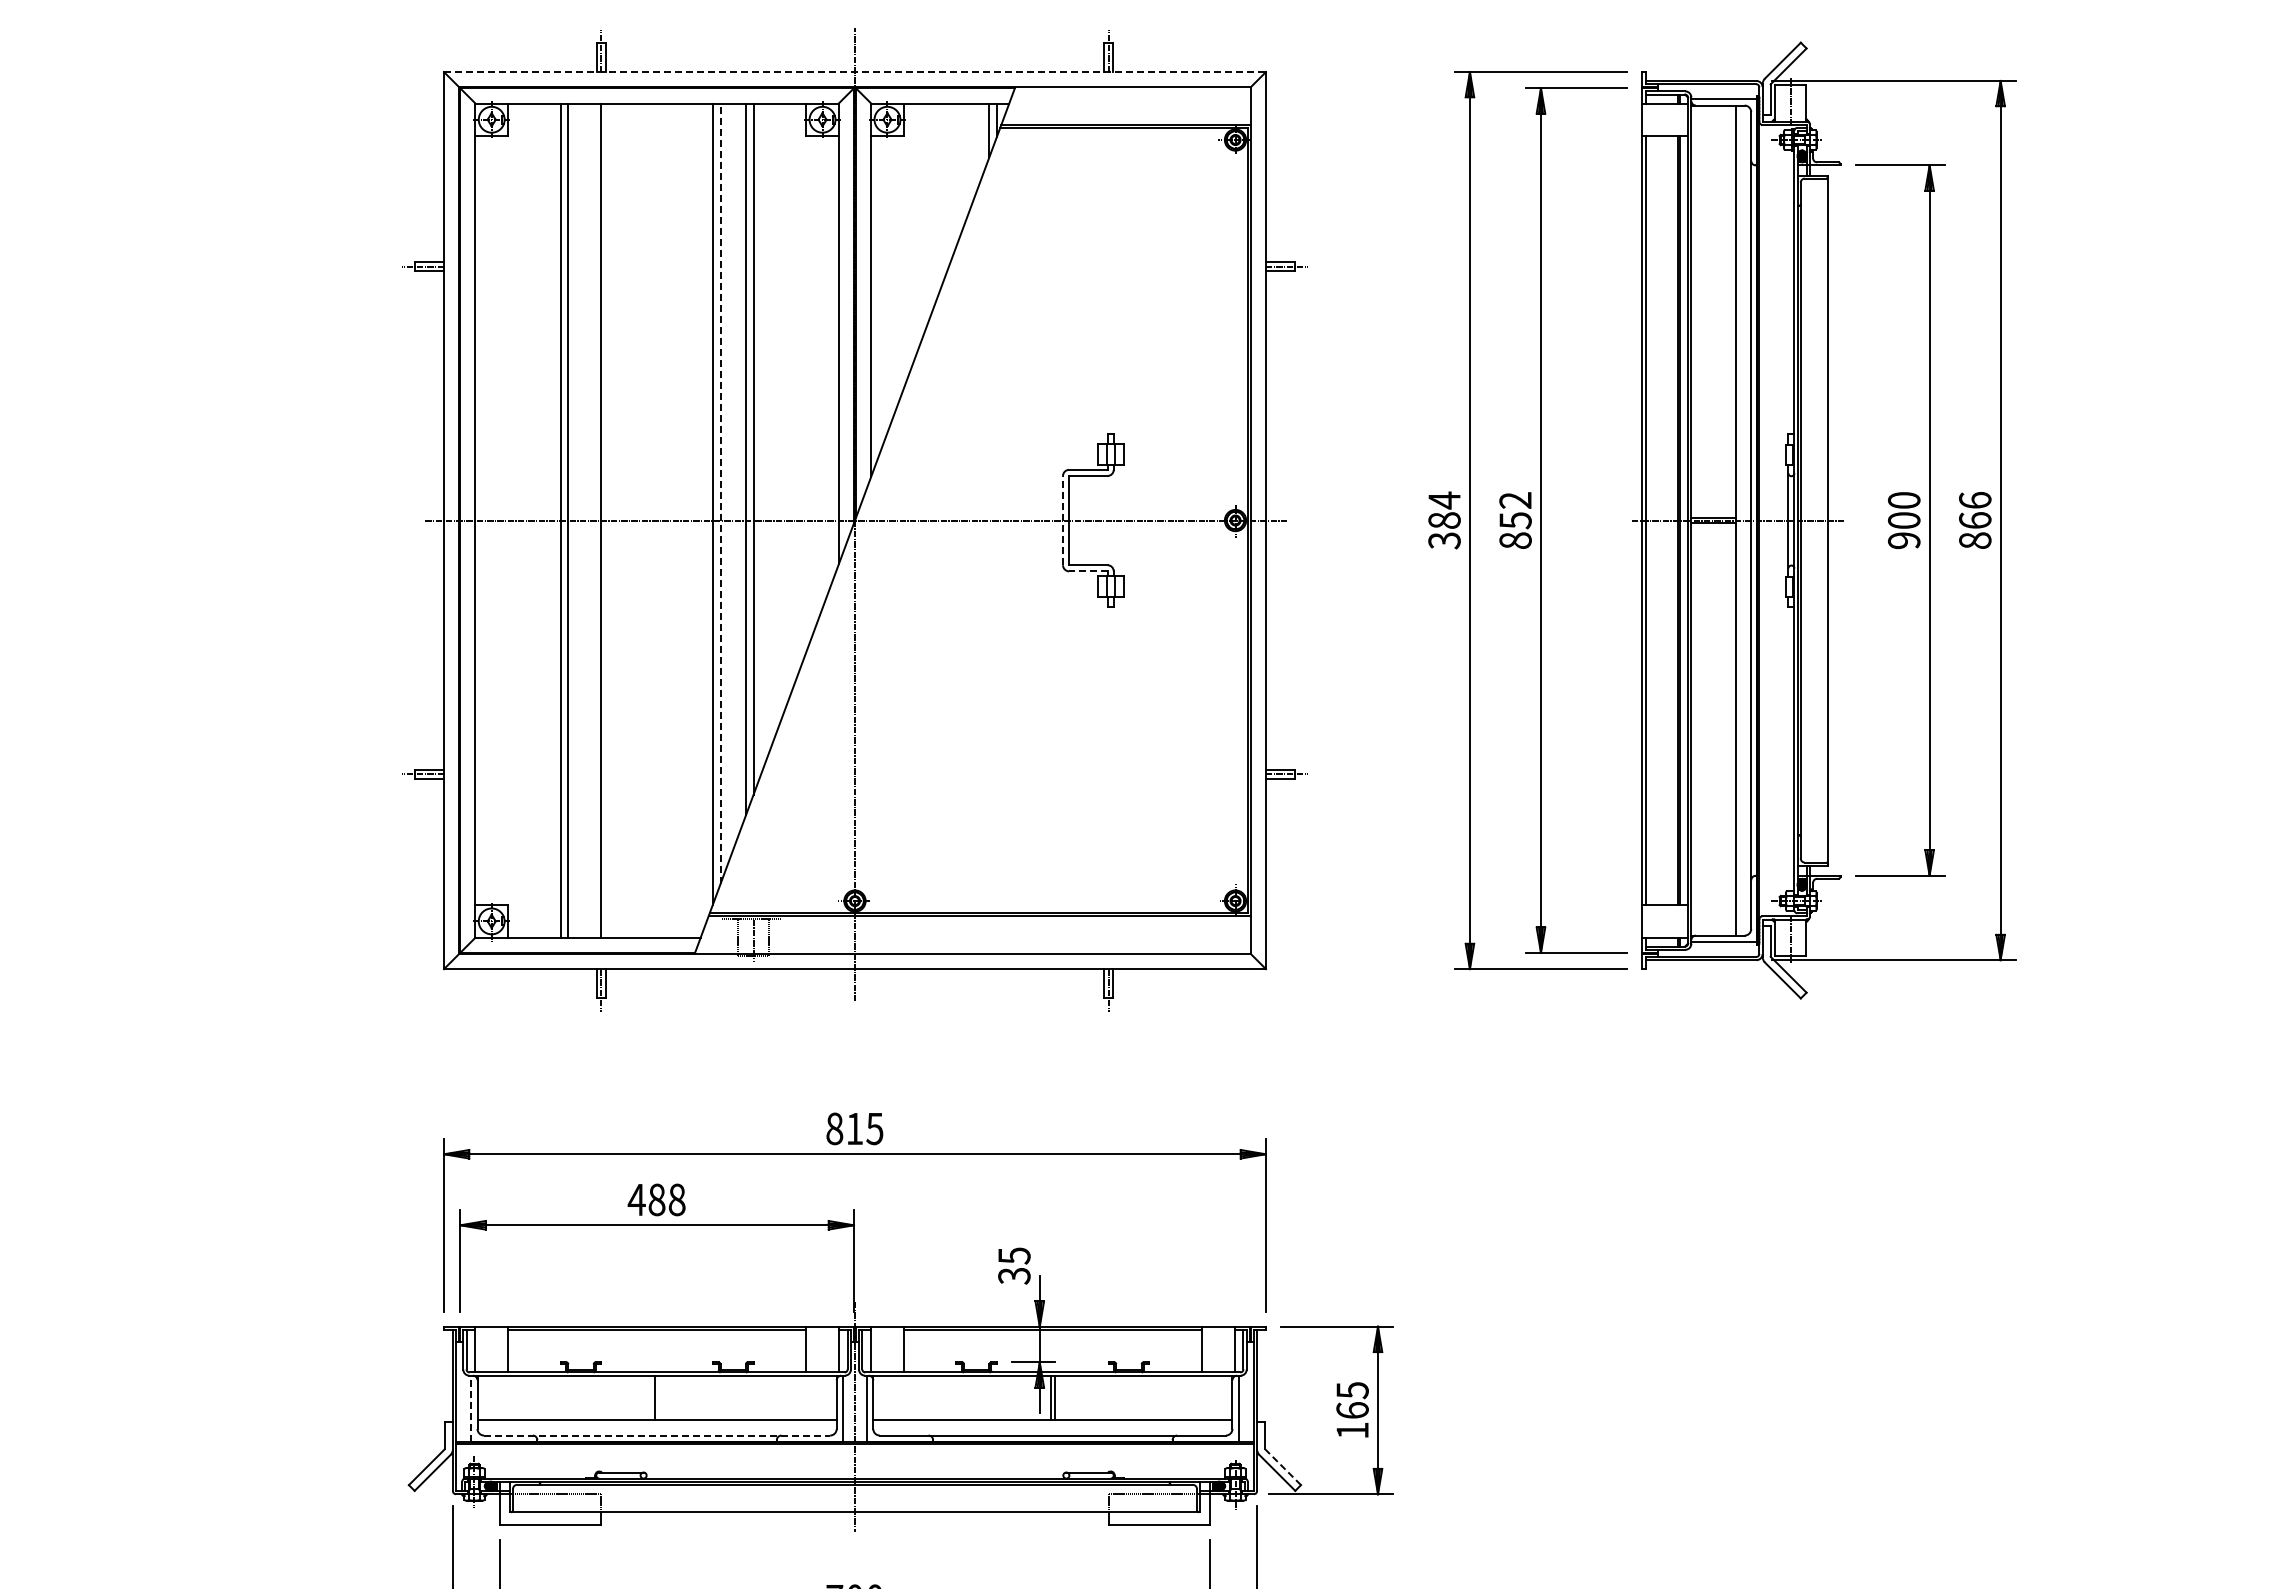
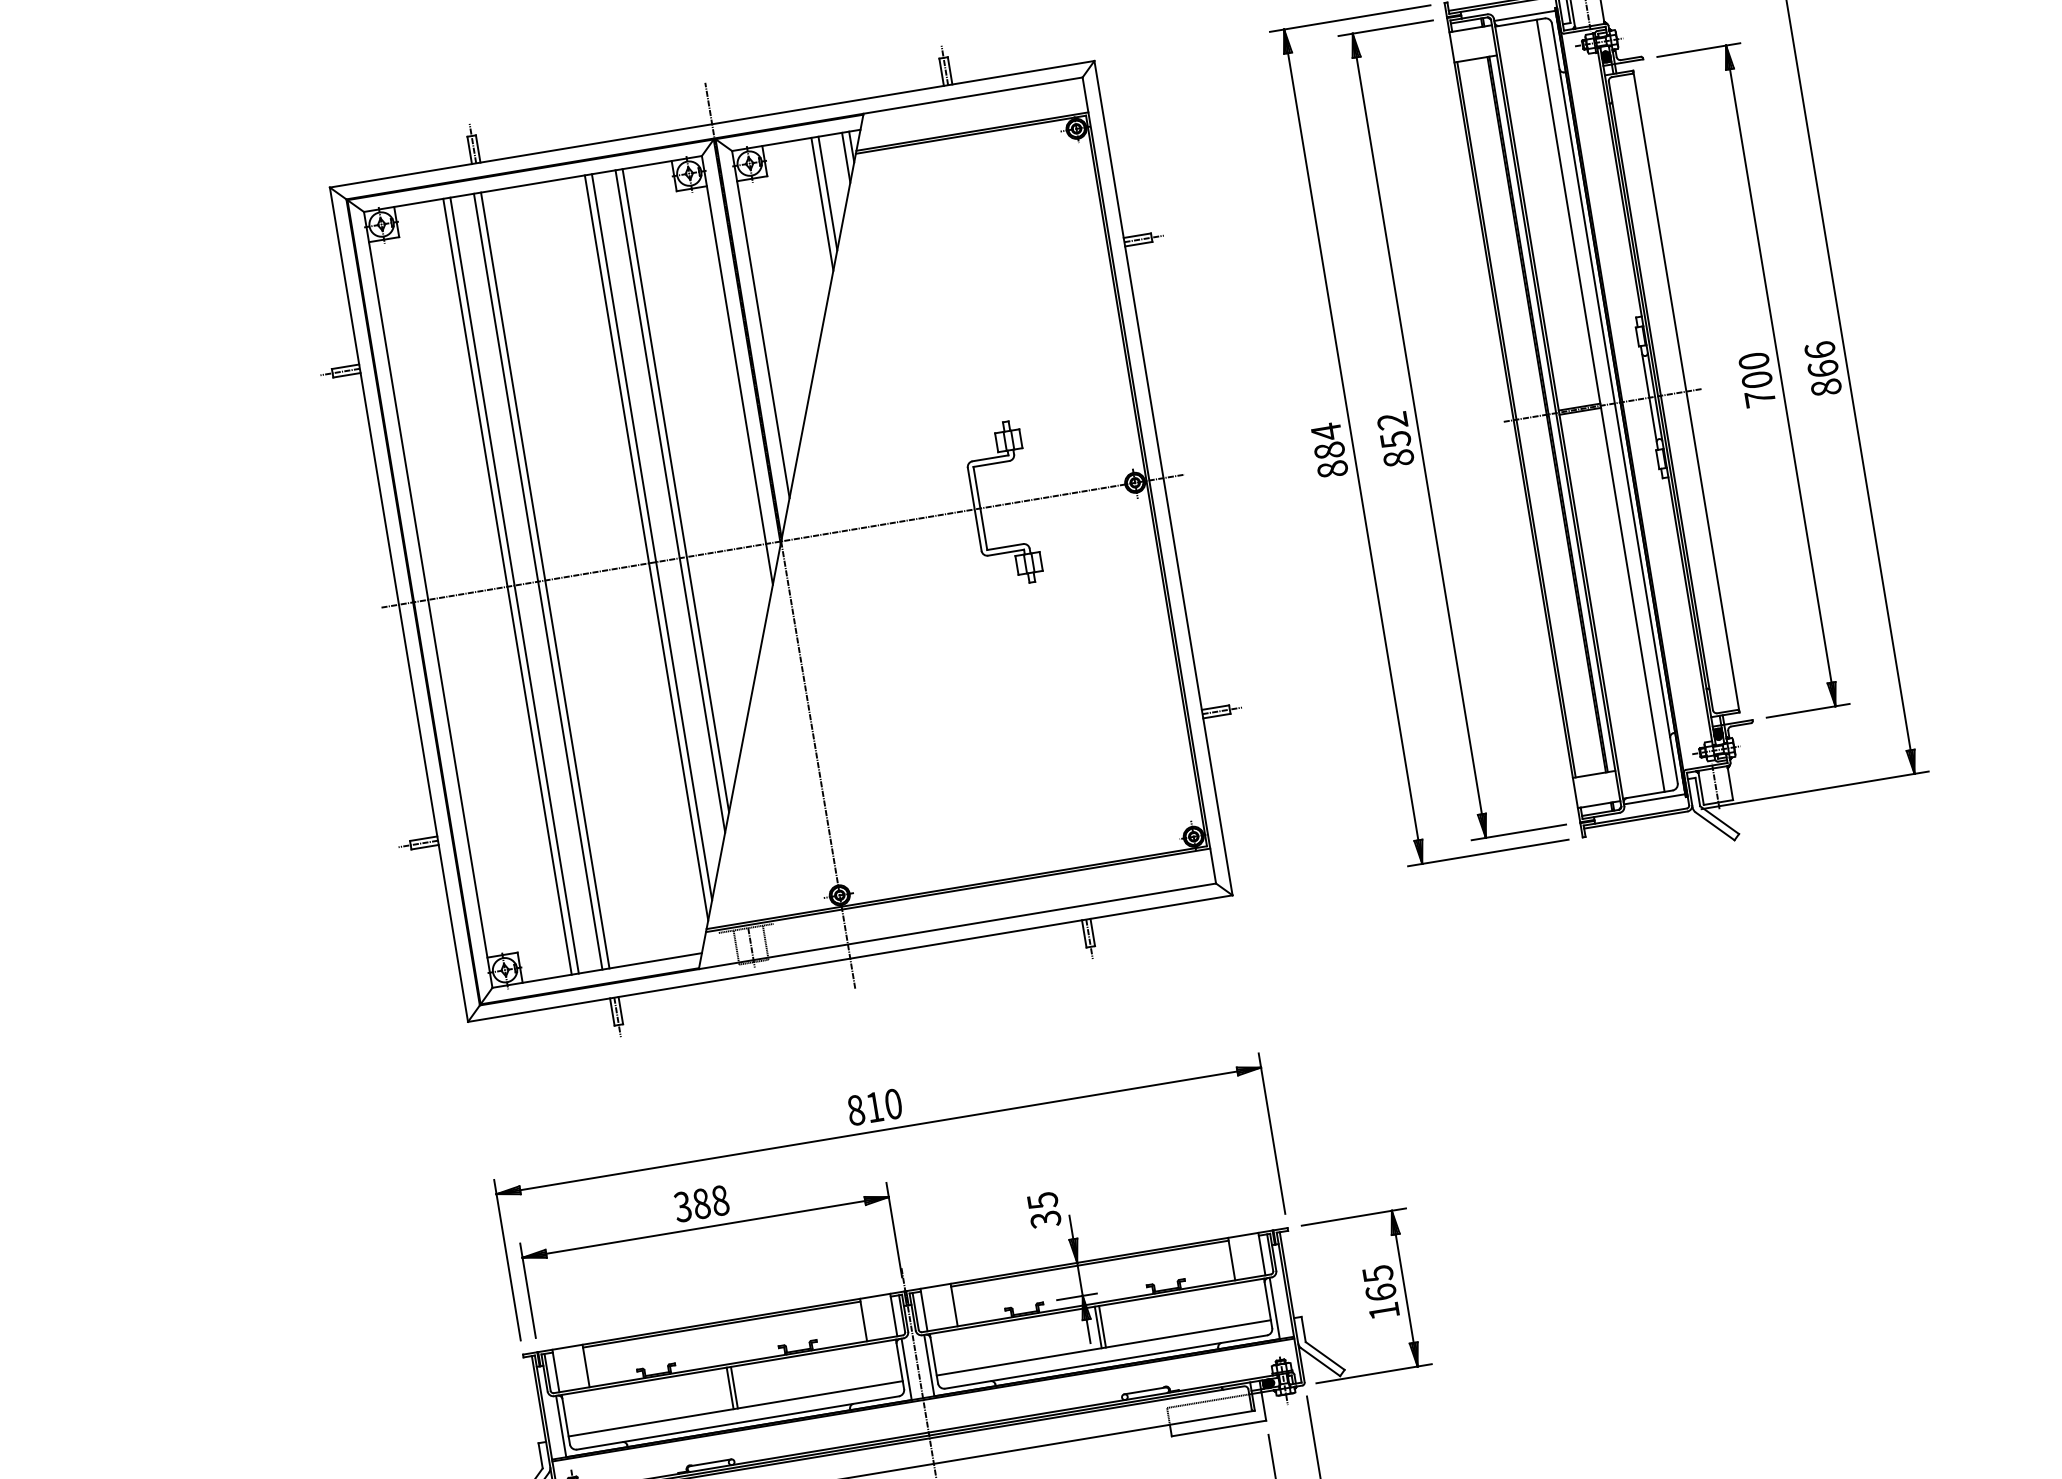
line: (855, 72) -> (712, 124), dashed -> solid
line: (964, 164) -> (828, 193), added
line: (956, 174) -> (822, 203), added
line: (720, 493) -> (651, 536), dashed -> solid
line: (593, 520) -> (537, 581), added
line: (1063, 520) -> (975, 509), dashed -> solid
text: (1444, 540) -> (1332, 469), 384 -> 884
text: (1903, 540) -> (1759, 398), 900 -> 700
line: (1087, 571) -> (1005, 553), dashed -> solid
text: (874, 1128) -> (892, 1103), 815 -> 810
text: (636, 1199) -> (682, 1206), 488 -> 388
line: (659, 1397) -> (734, 1387), added
line: (471, 1408) -> (561, 1426), dashed -> solid
line: (657, 1435) -> (738, 1422), dashed -> solid
line: (1282, 1466) -> (1324, 1355), dashed -> solid

